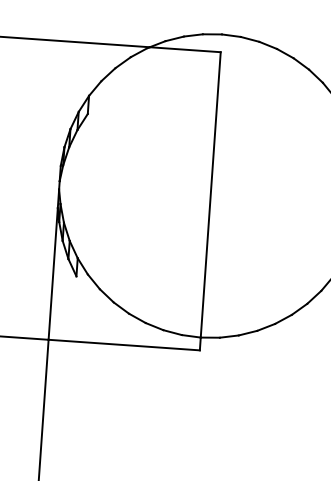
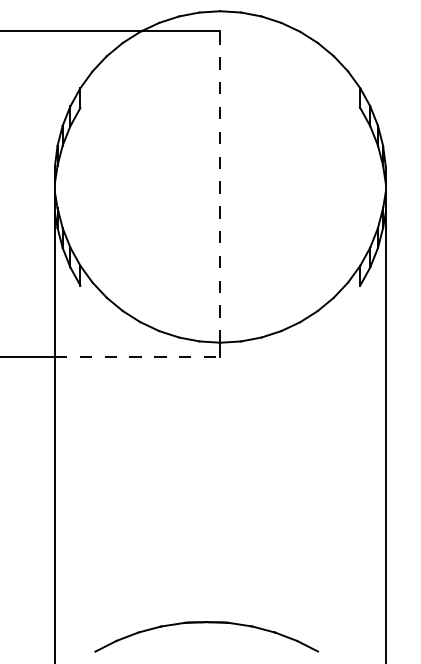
line: (210, 194) -> (220, 186), solid -> dashed
line: (124, 344) -> (137, 356), solid -> dashed

